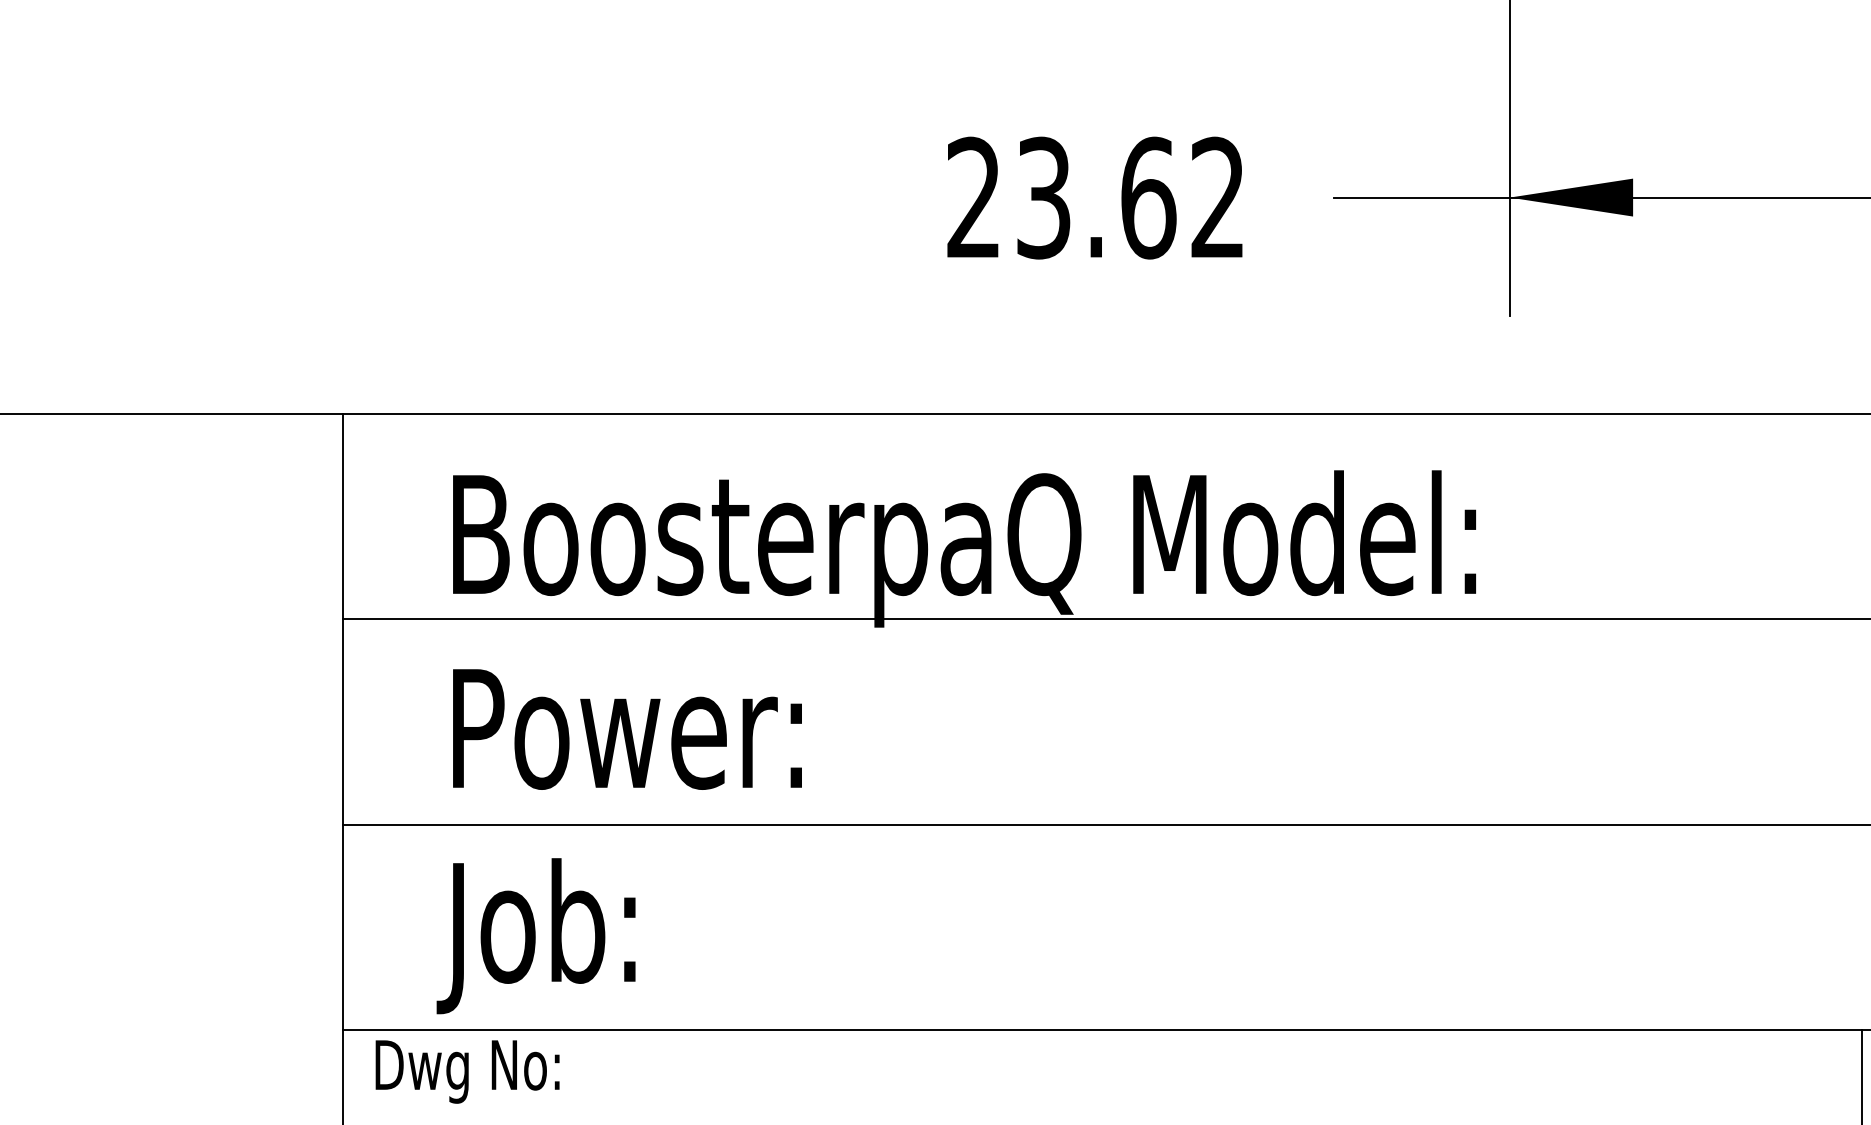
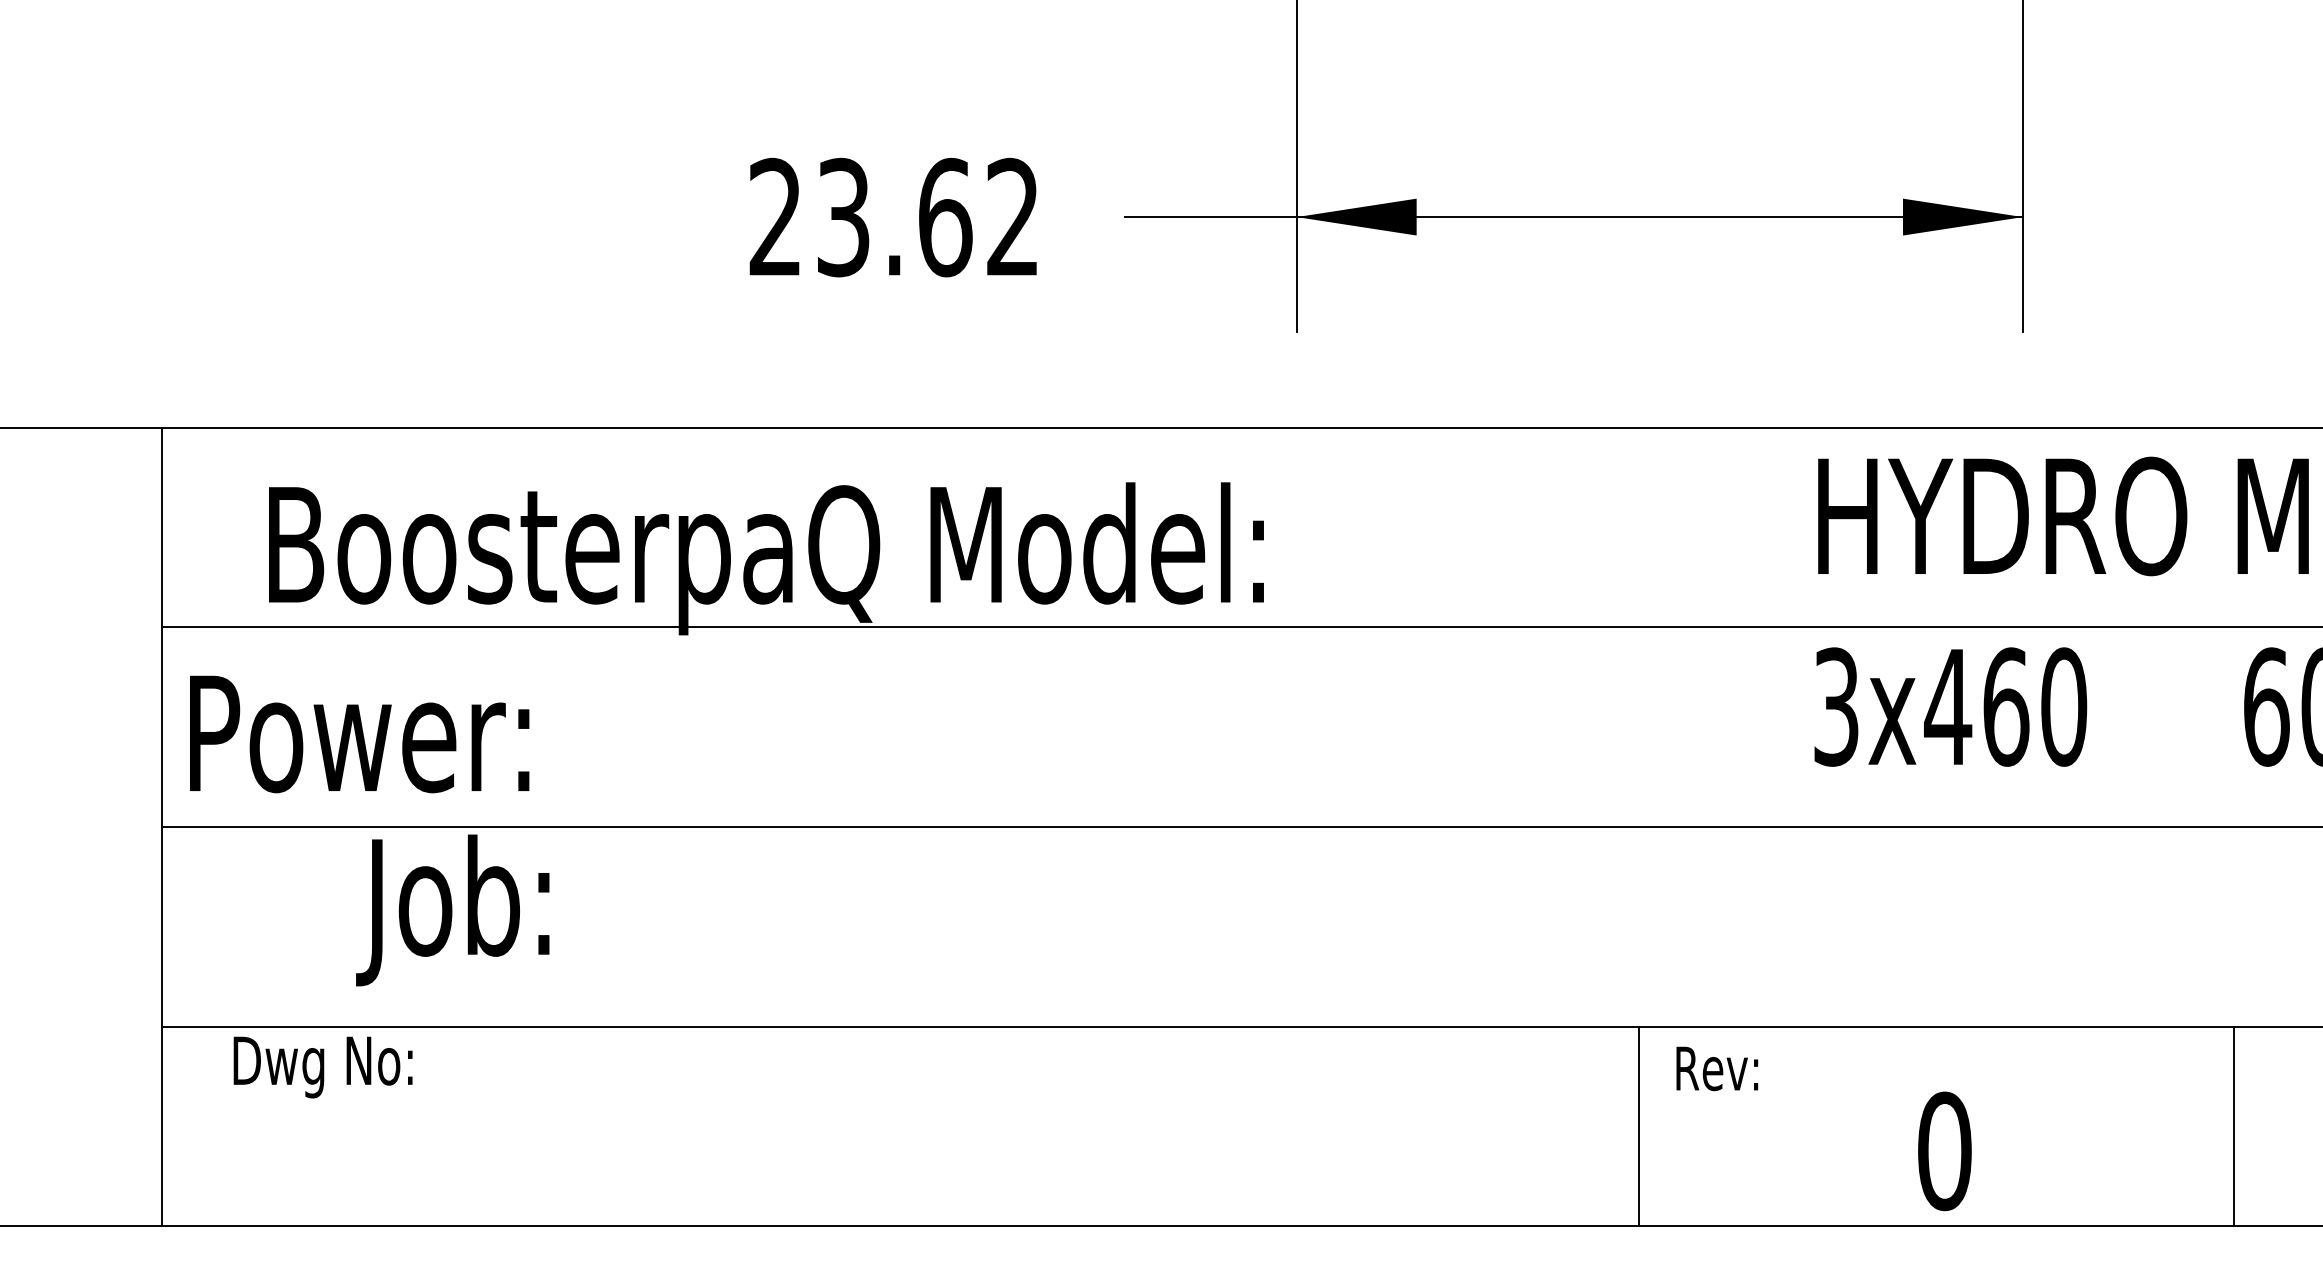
text: (627, 729) -> (359, 734), moved
text: (535, 936) -> (452, 910), moved
text: (466, 1071) -> (322, 1067), moved

